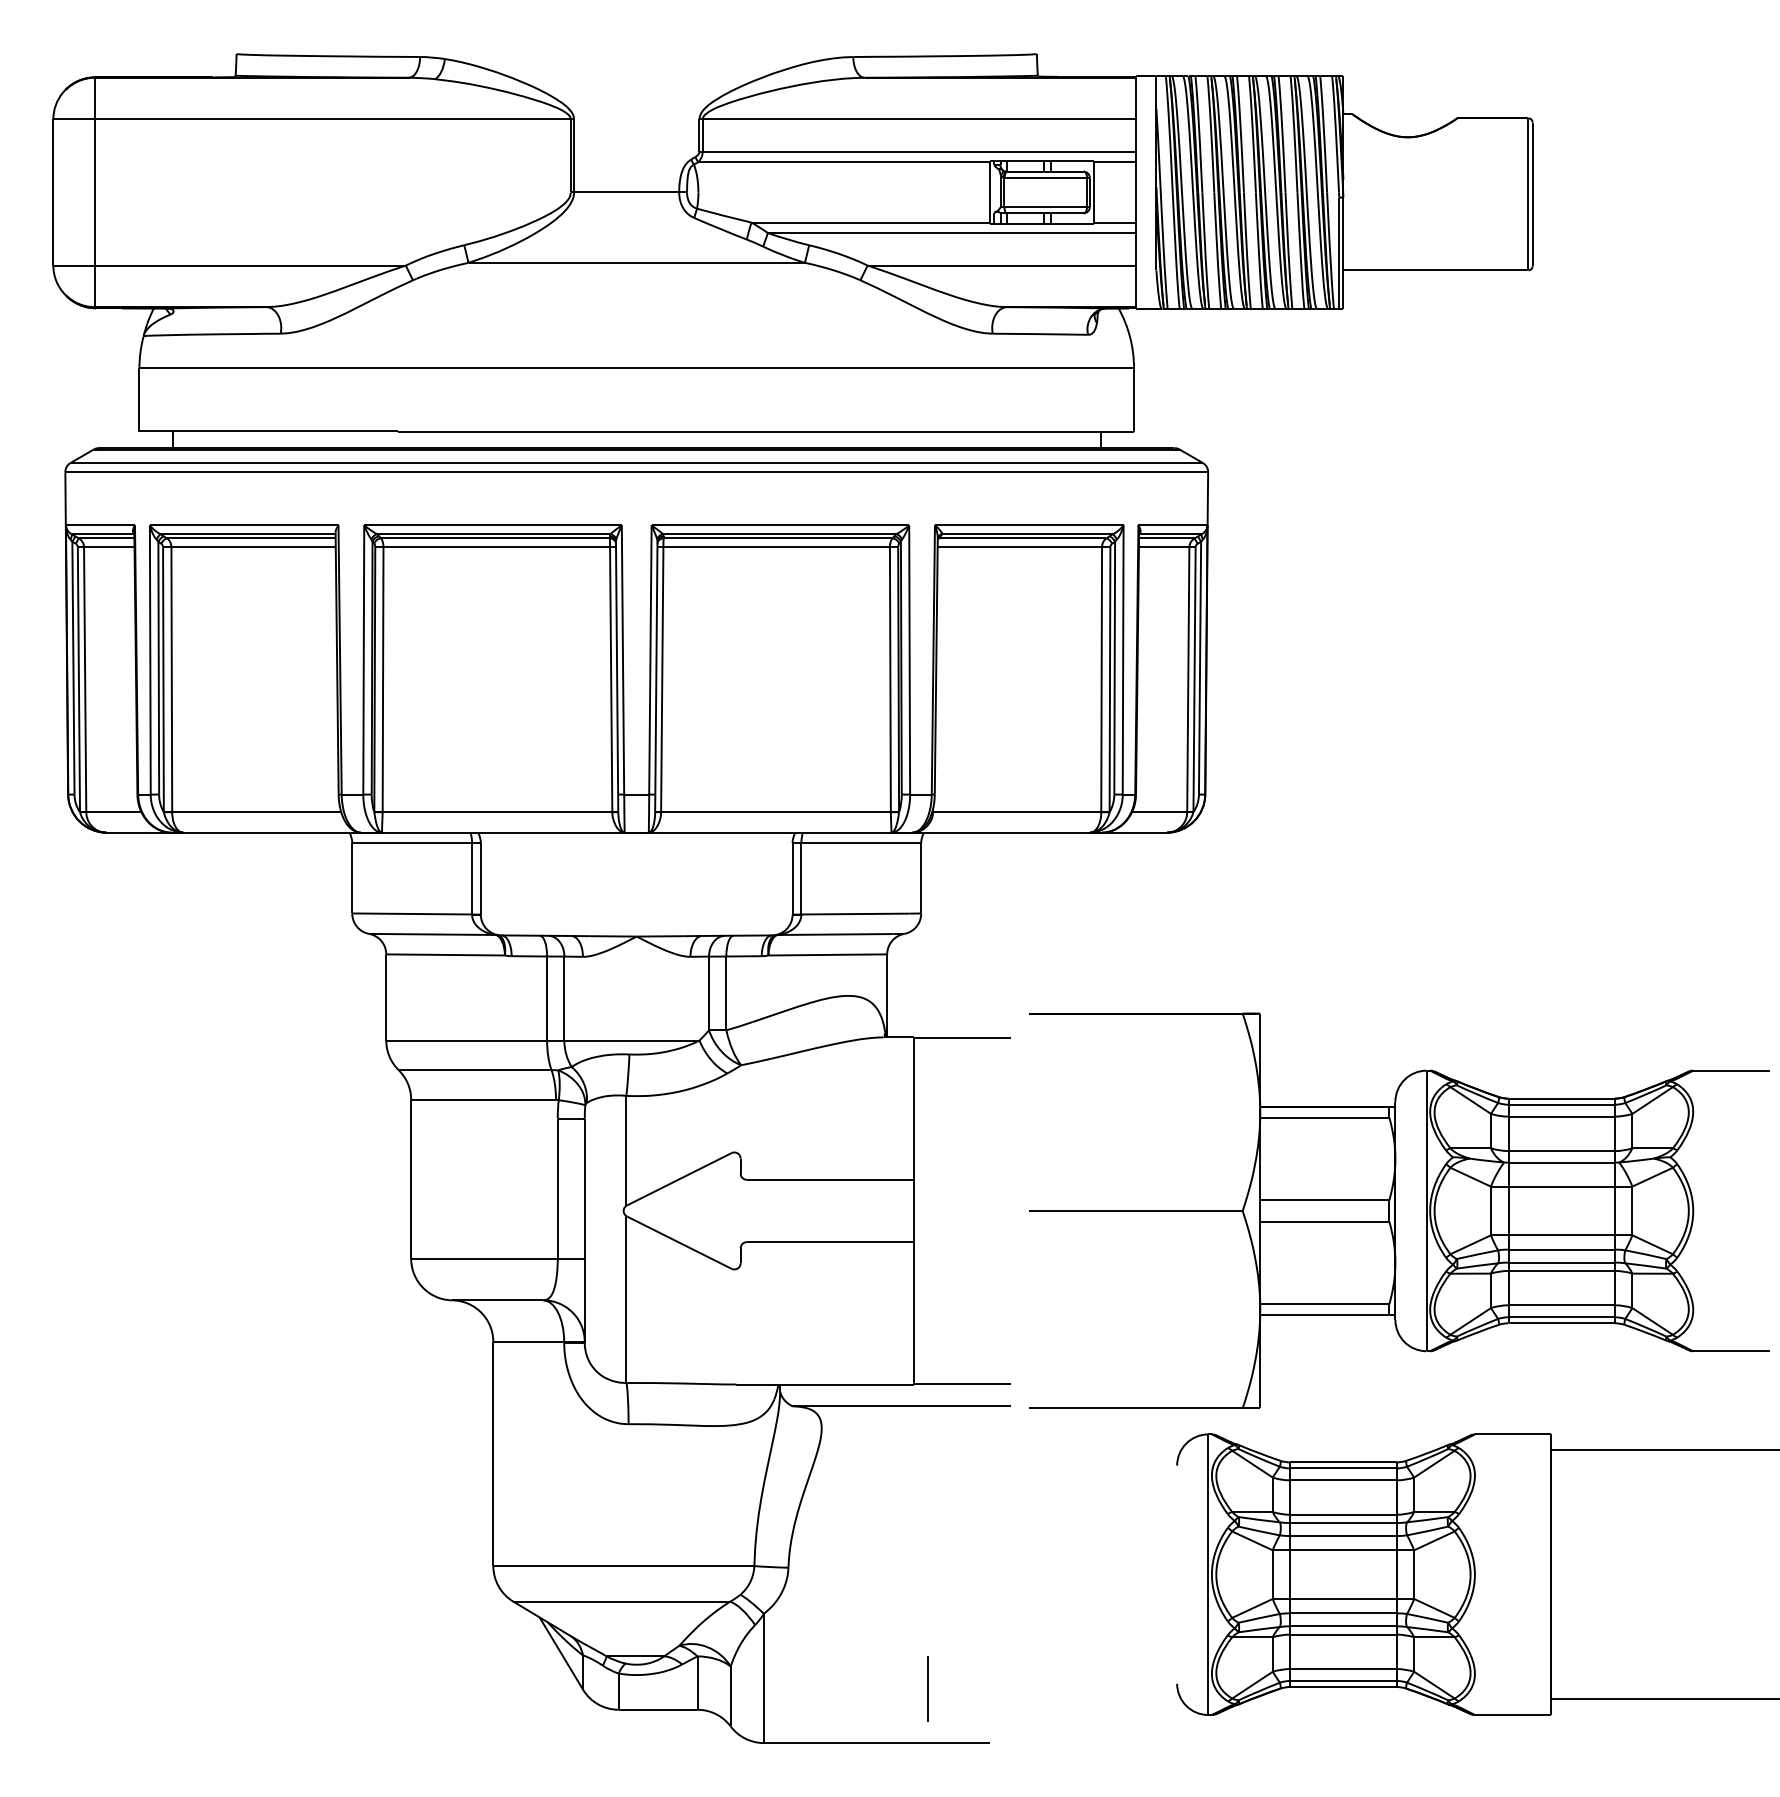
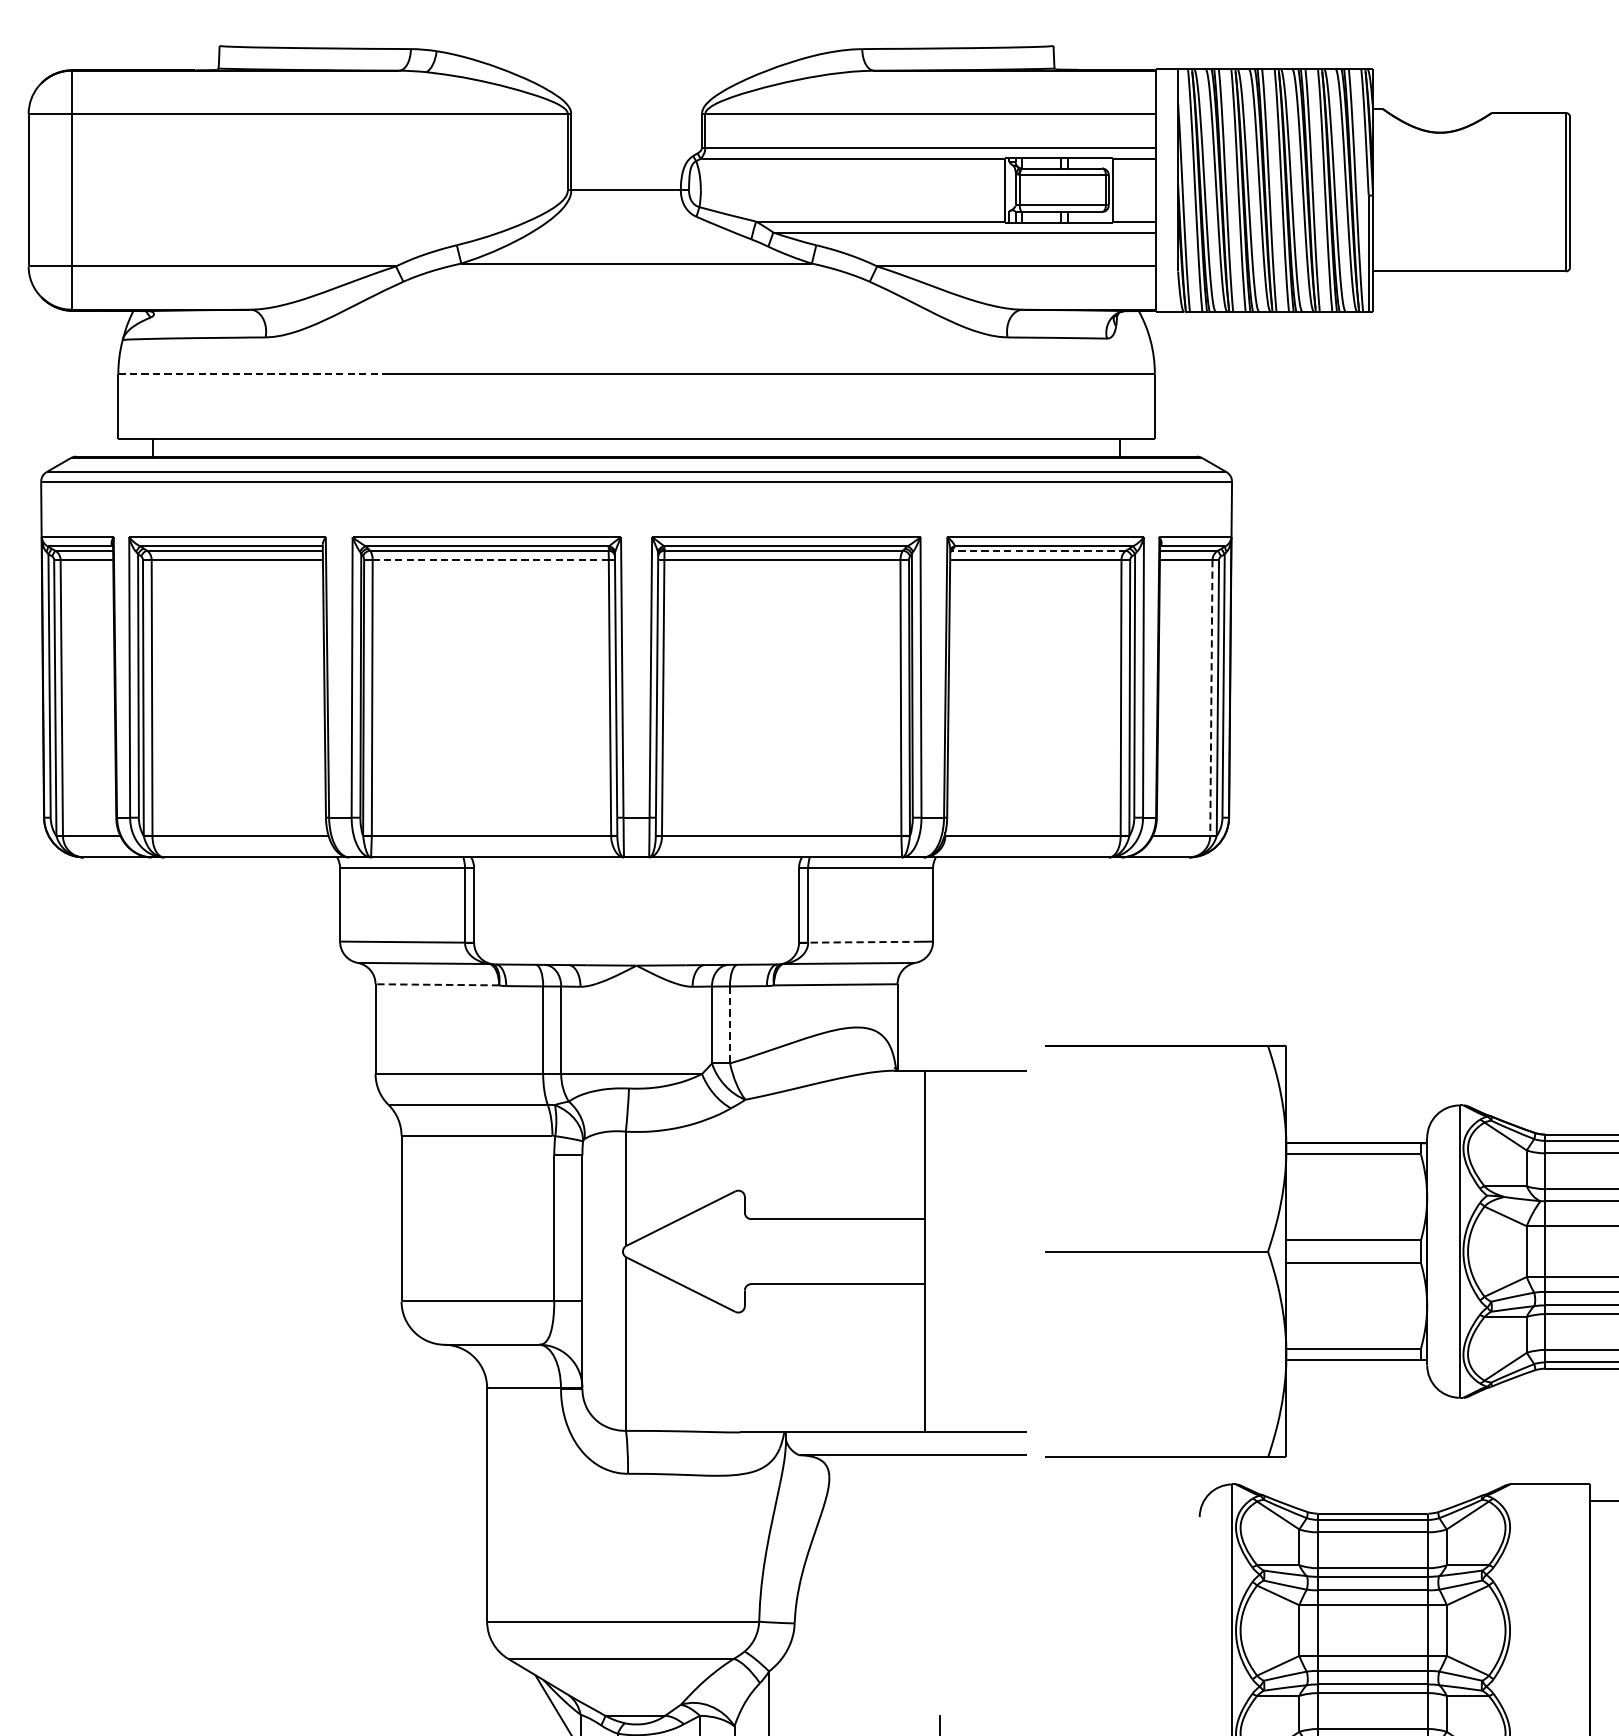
line: (269, 368) -> (253, 373), solid -> dashed
line: (1022, 538) -> (1038, 550), solid -> dashed
line: (496, 547) -> (490, 560), solid -> dashed
line: (1188, 680) -> (1211, 698), solid -> dashed
line: (855, 914) -> (864, 942), solid -> dashed
line: (445, 954) -> (437, 984), solid -> dashed
line: (726, 993) -> (730, 1025), solid -> dashed

